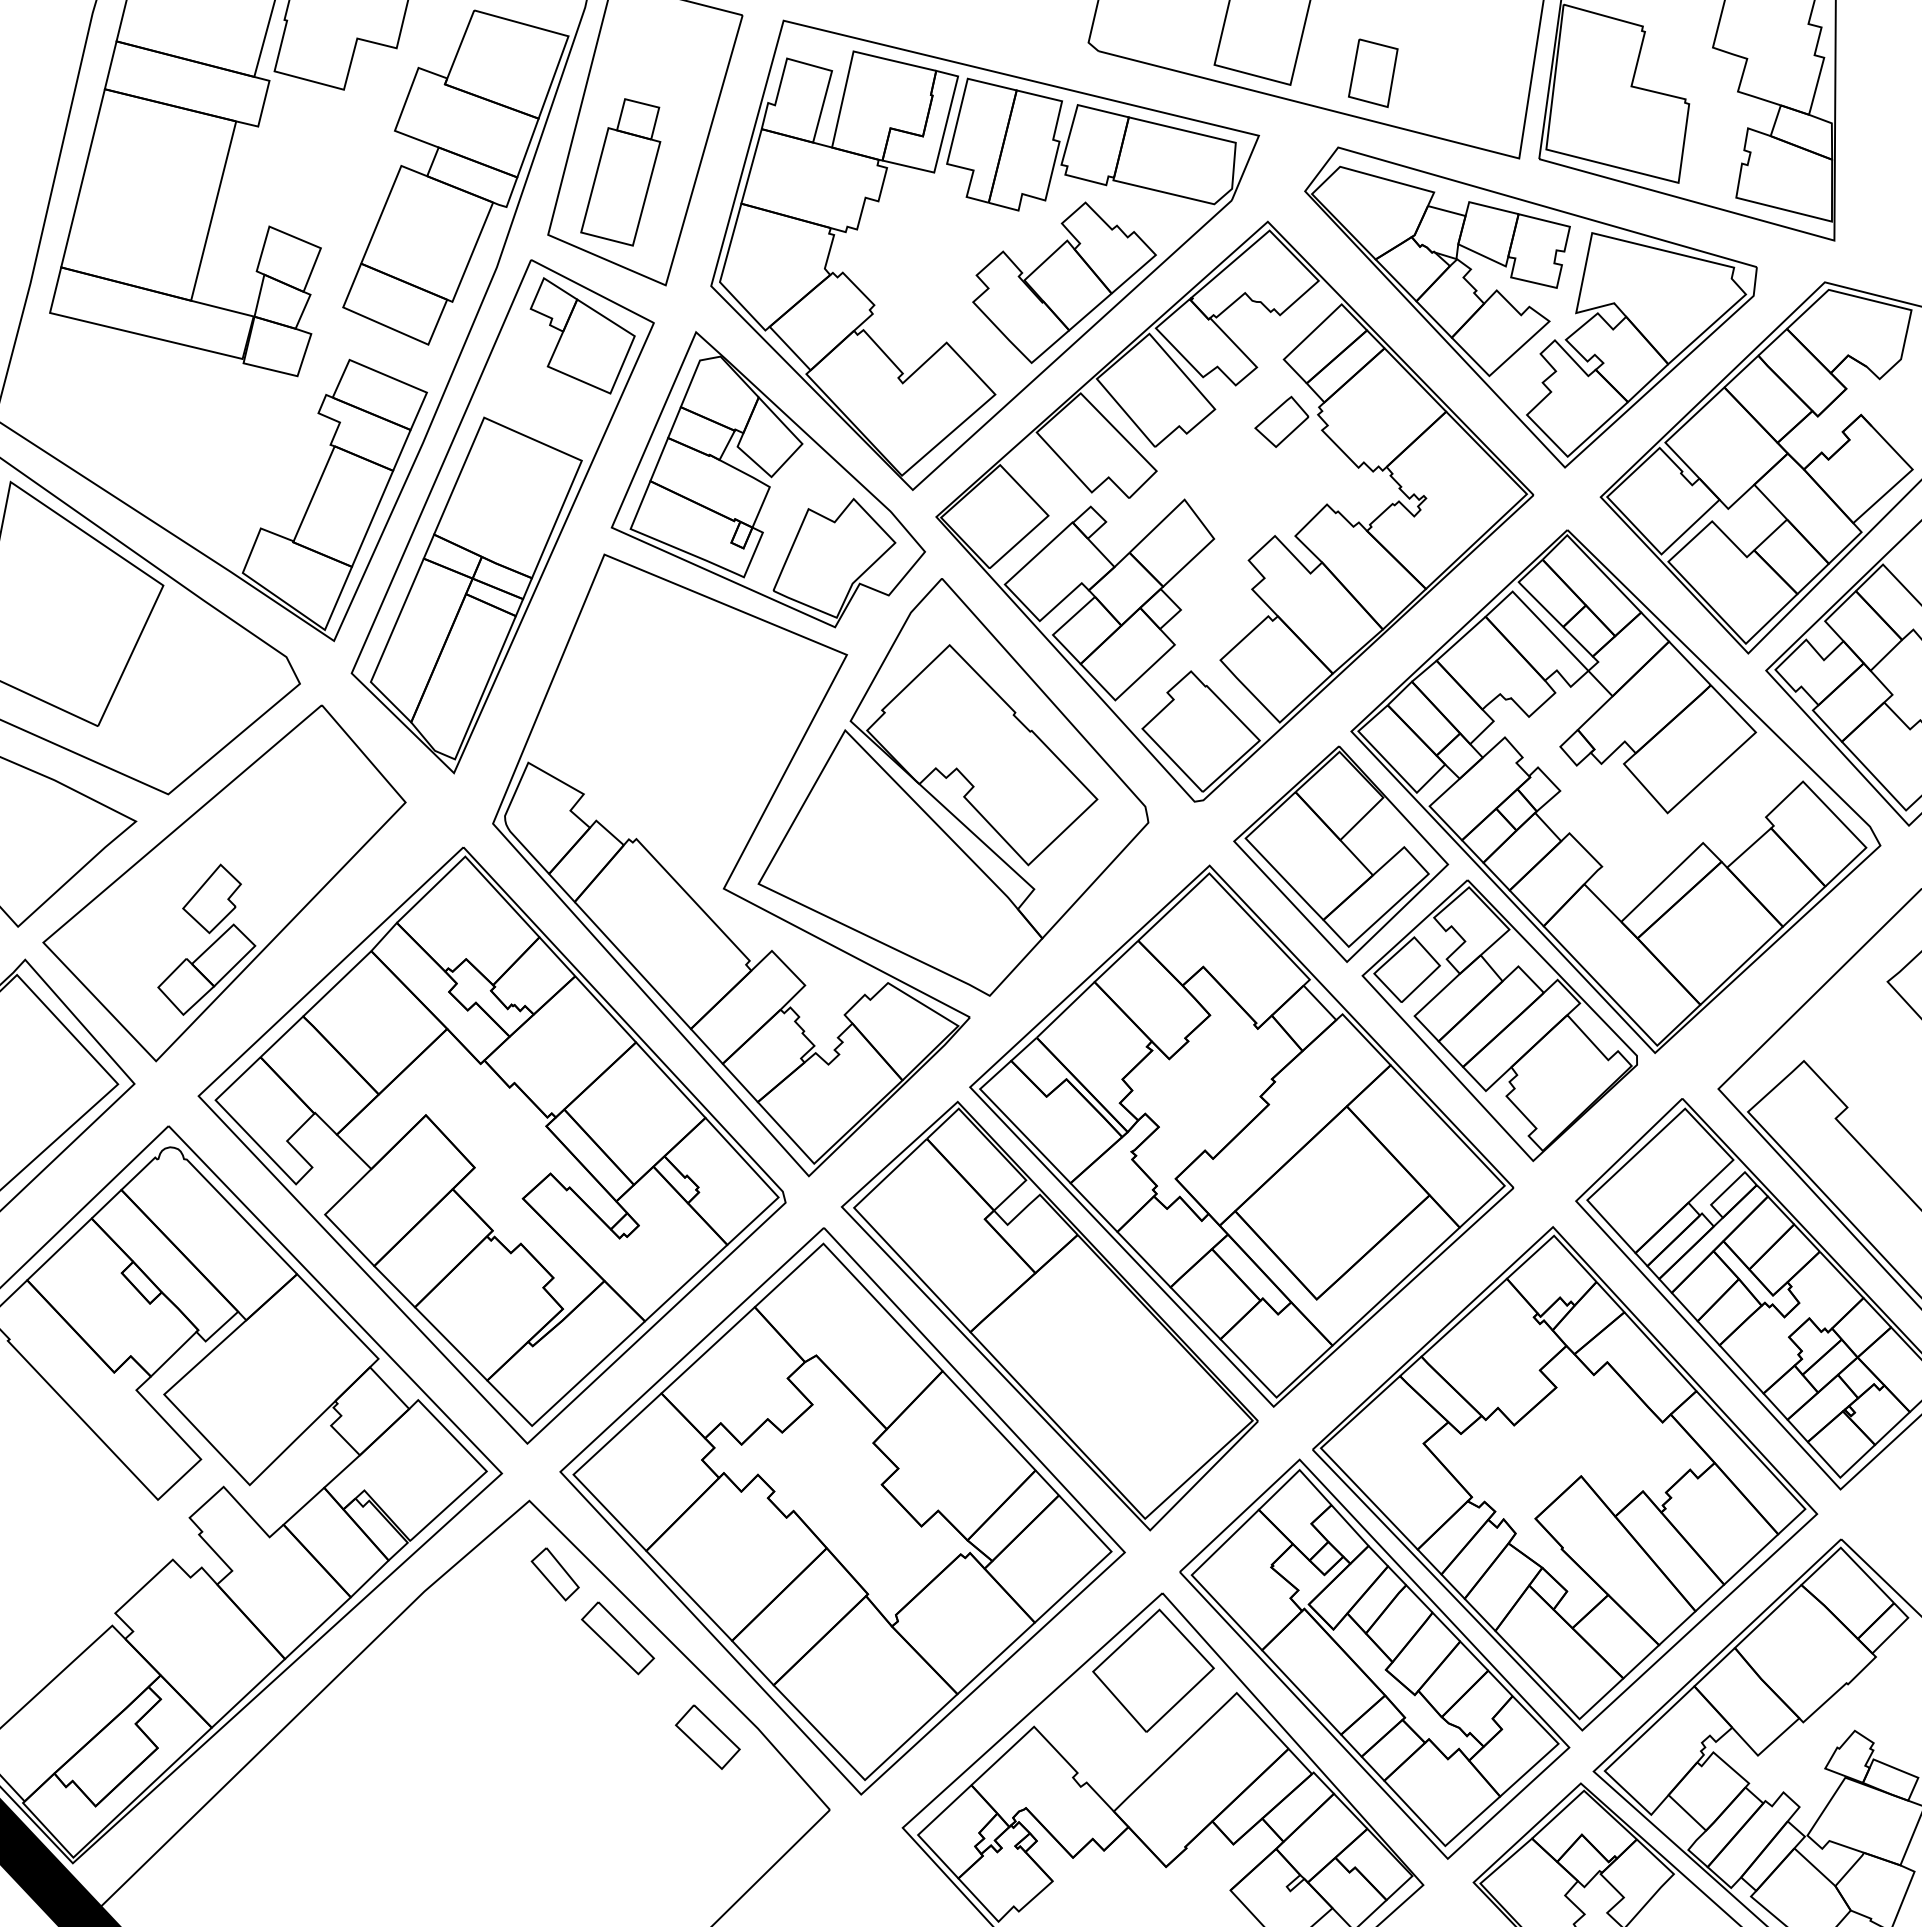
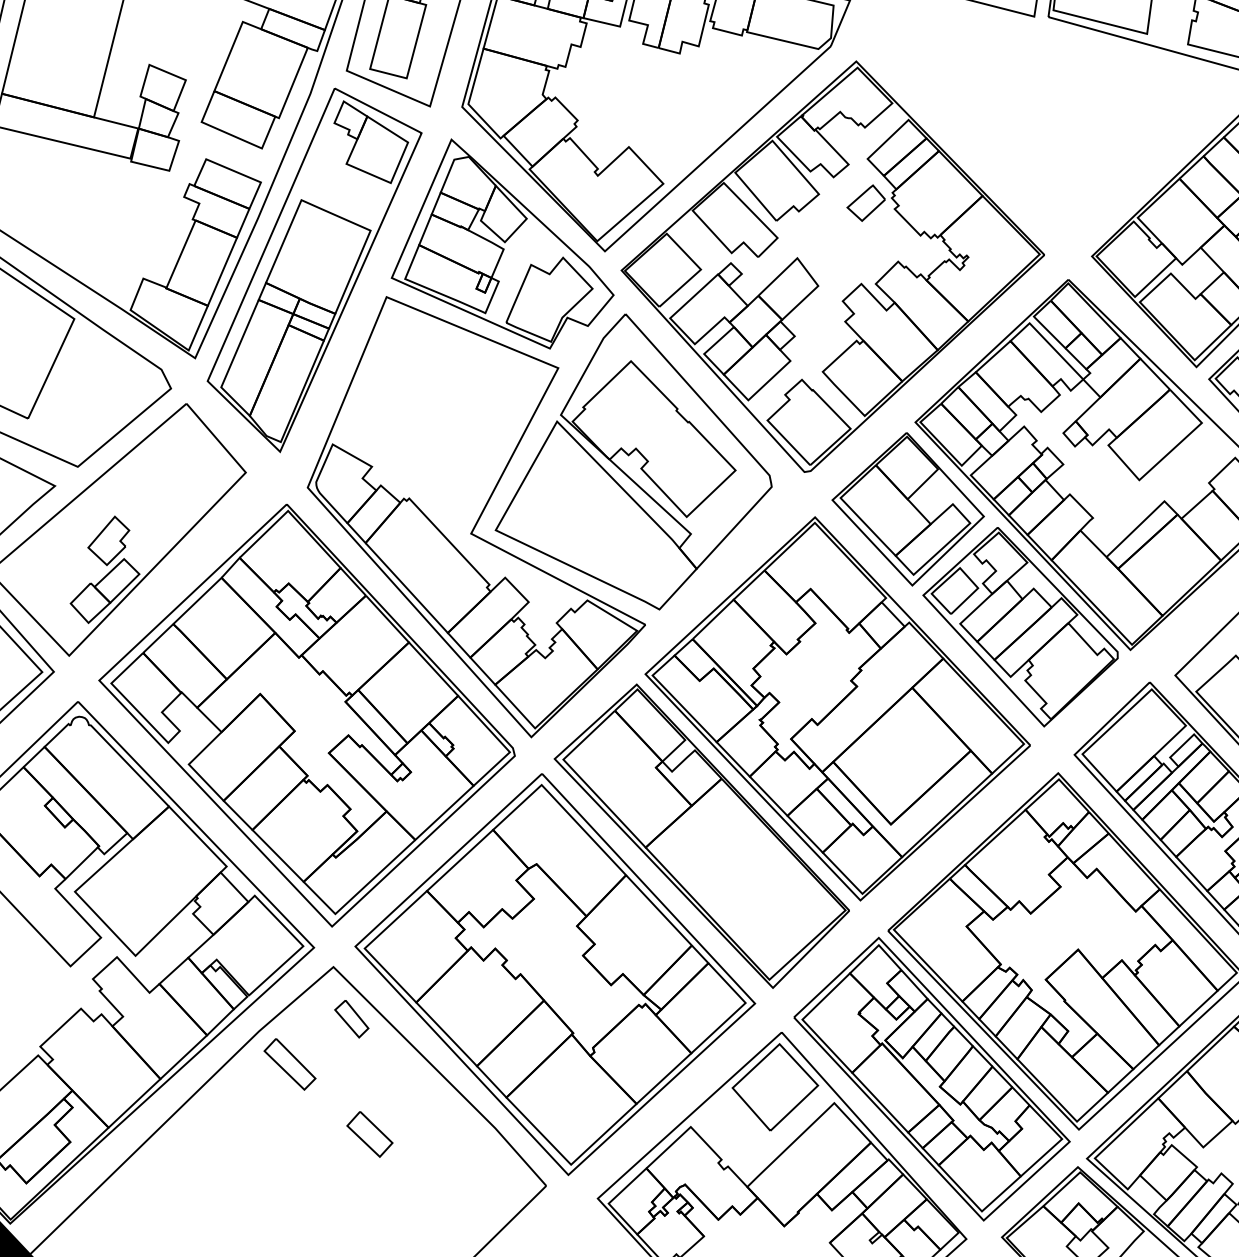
part: (1064, 282) -> (712, 104), removed
part: (1530, 307) -> (1042, 122), removed
part: (618, 1638) -> (290, 1064), moved
part: (707, 1736) -> (369, 1133), moved

